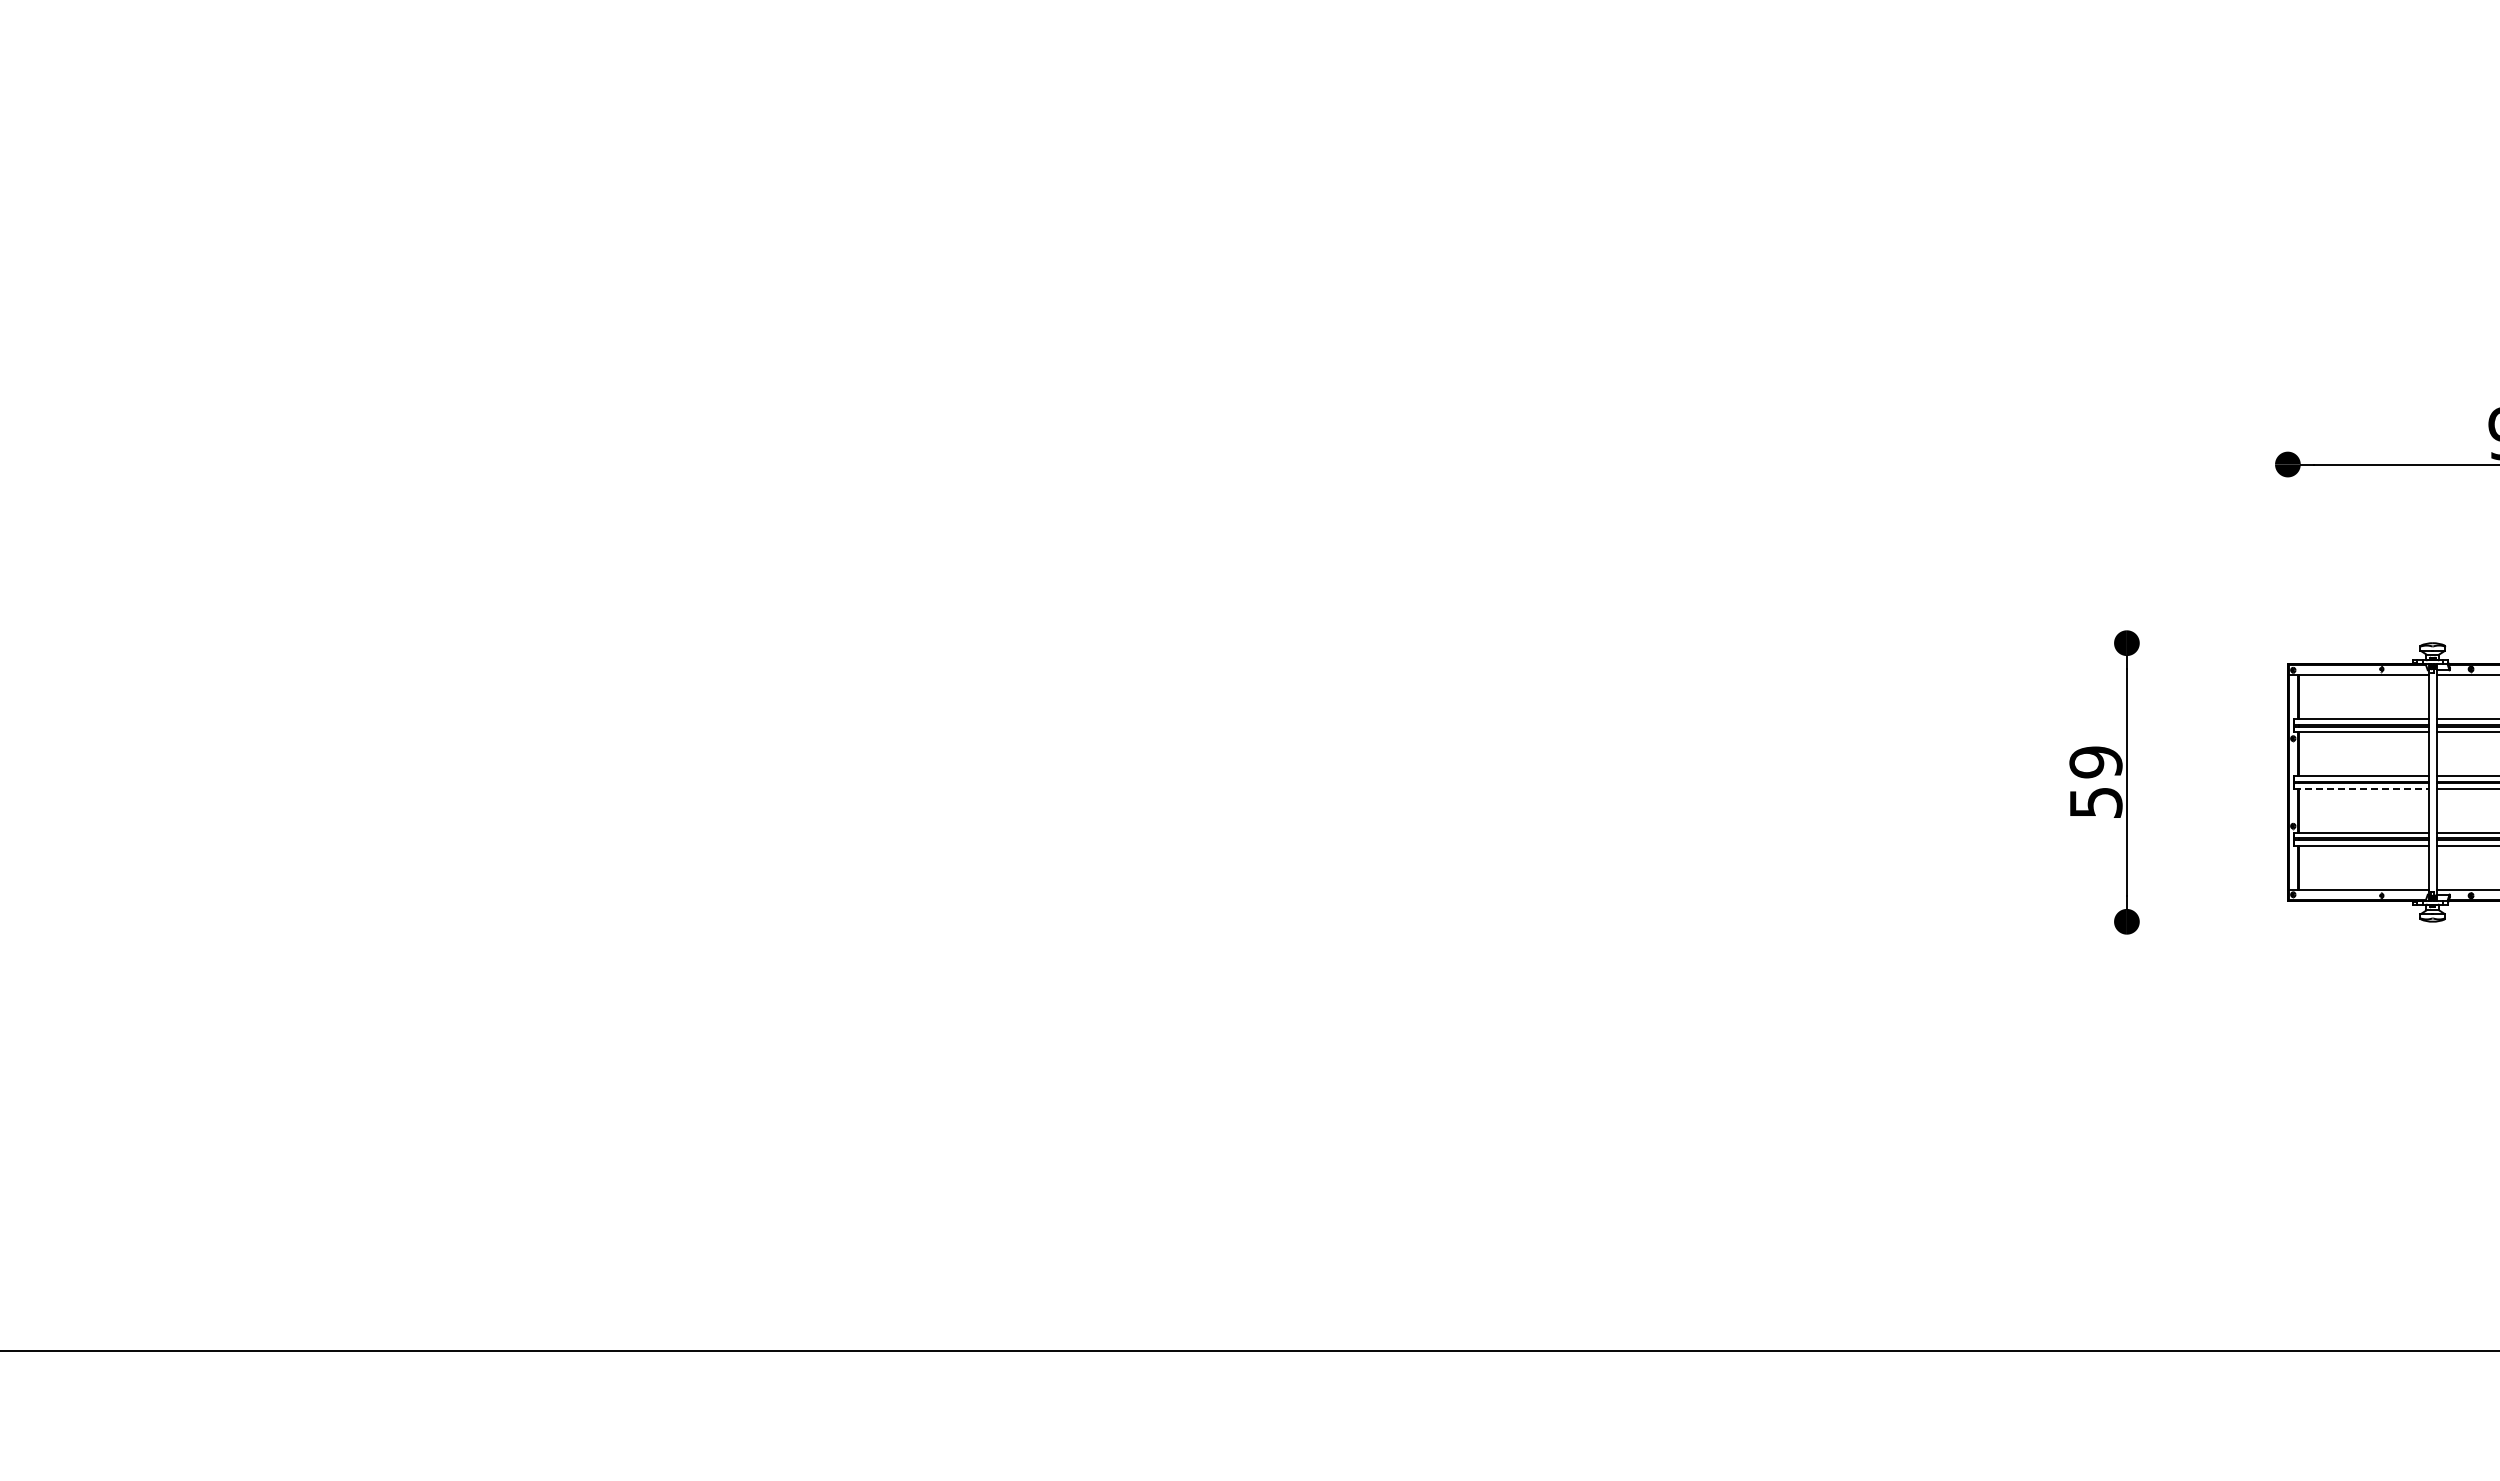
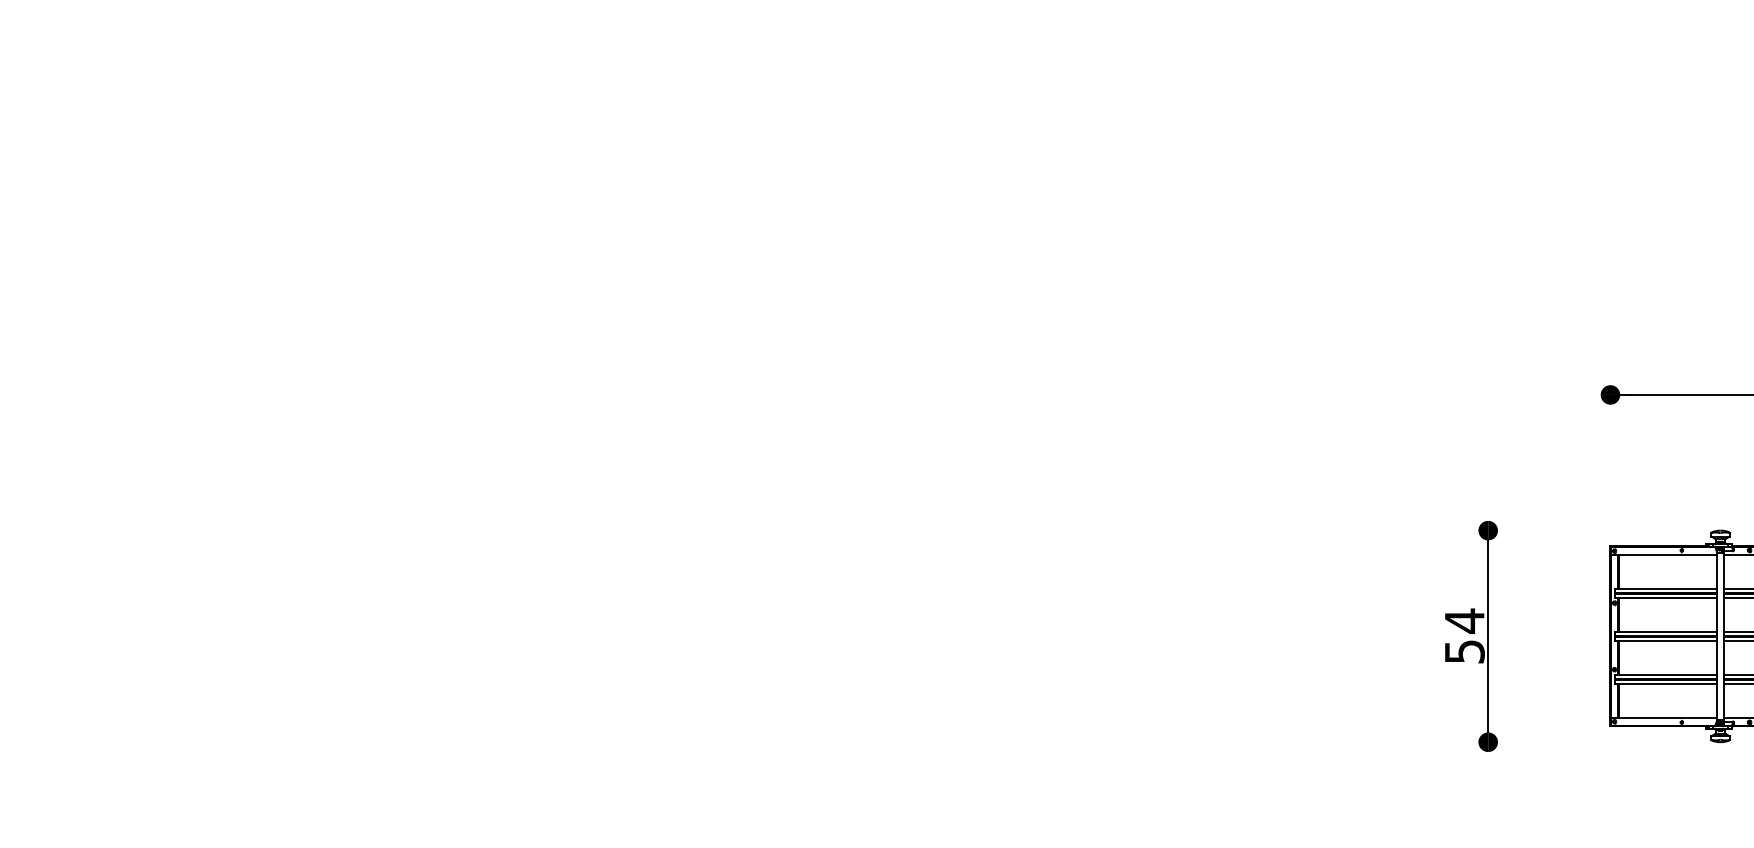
text: (2095, 762) -> (1464, 621), 59 -> 54
line: (2361, 788) -> (1666, 641), dashed -> solid

